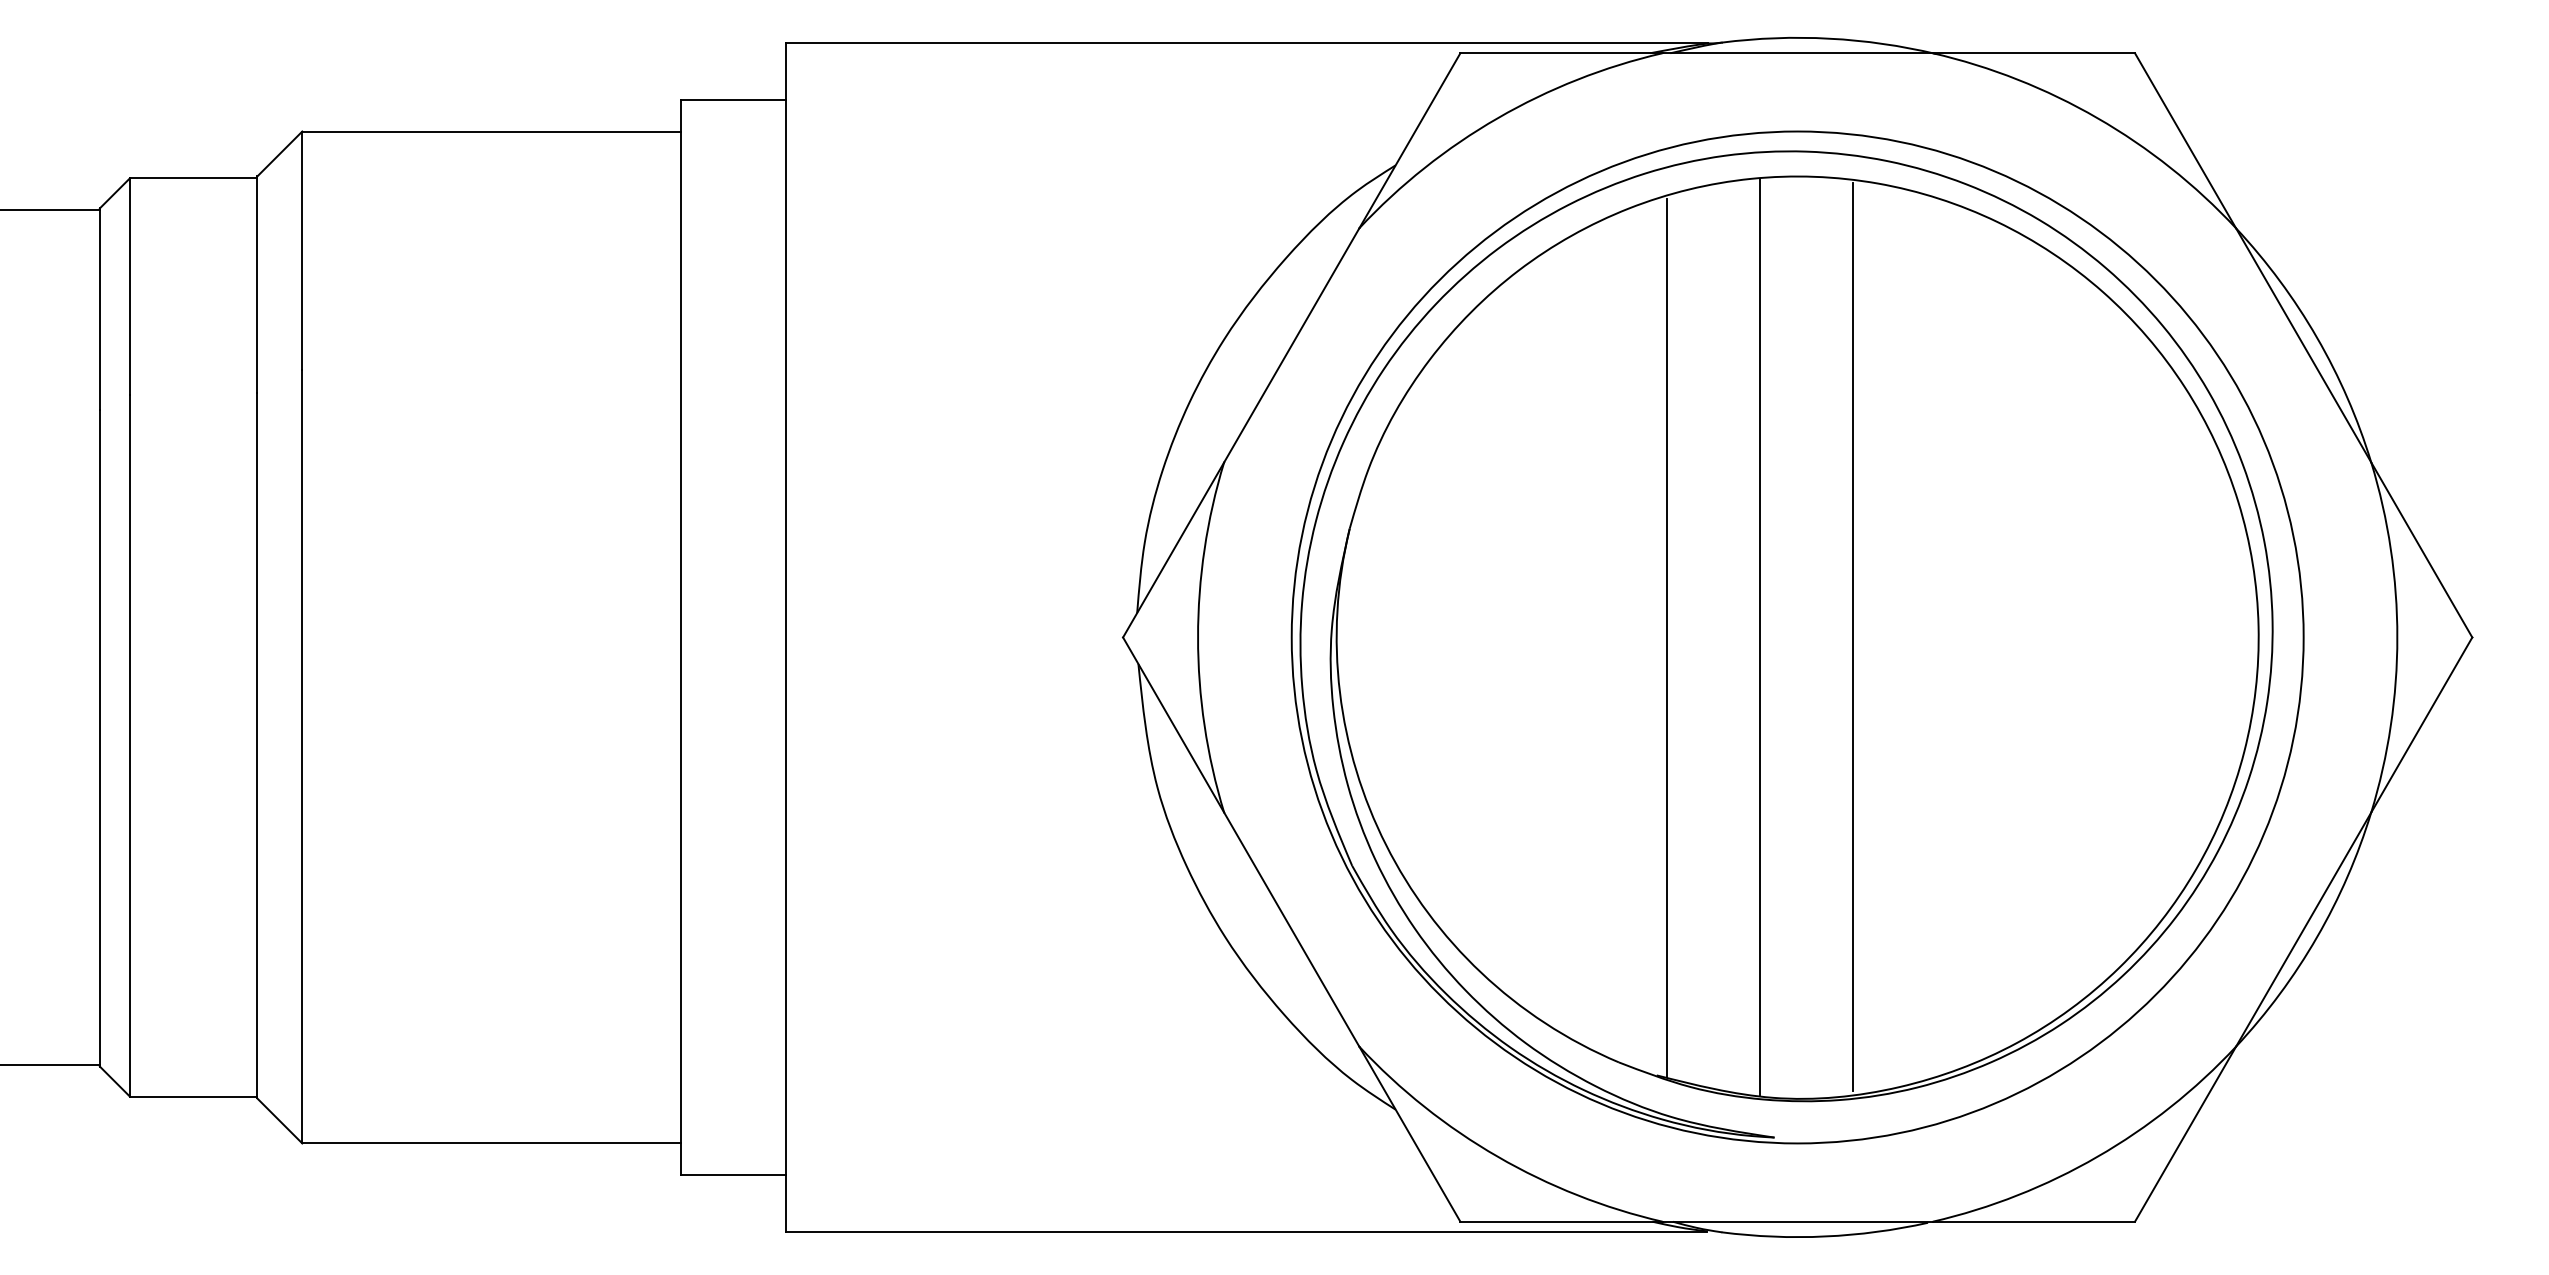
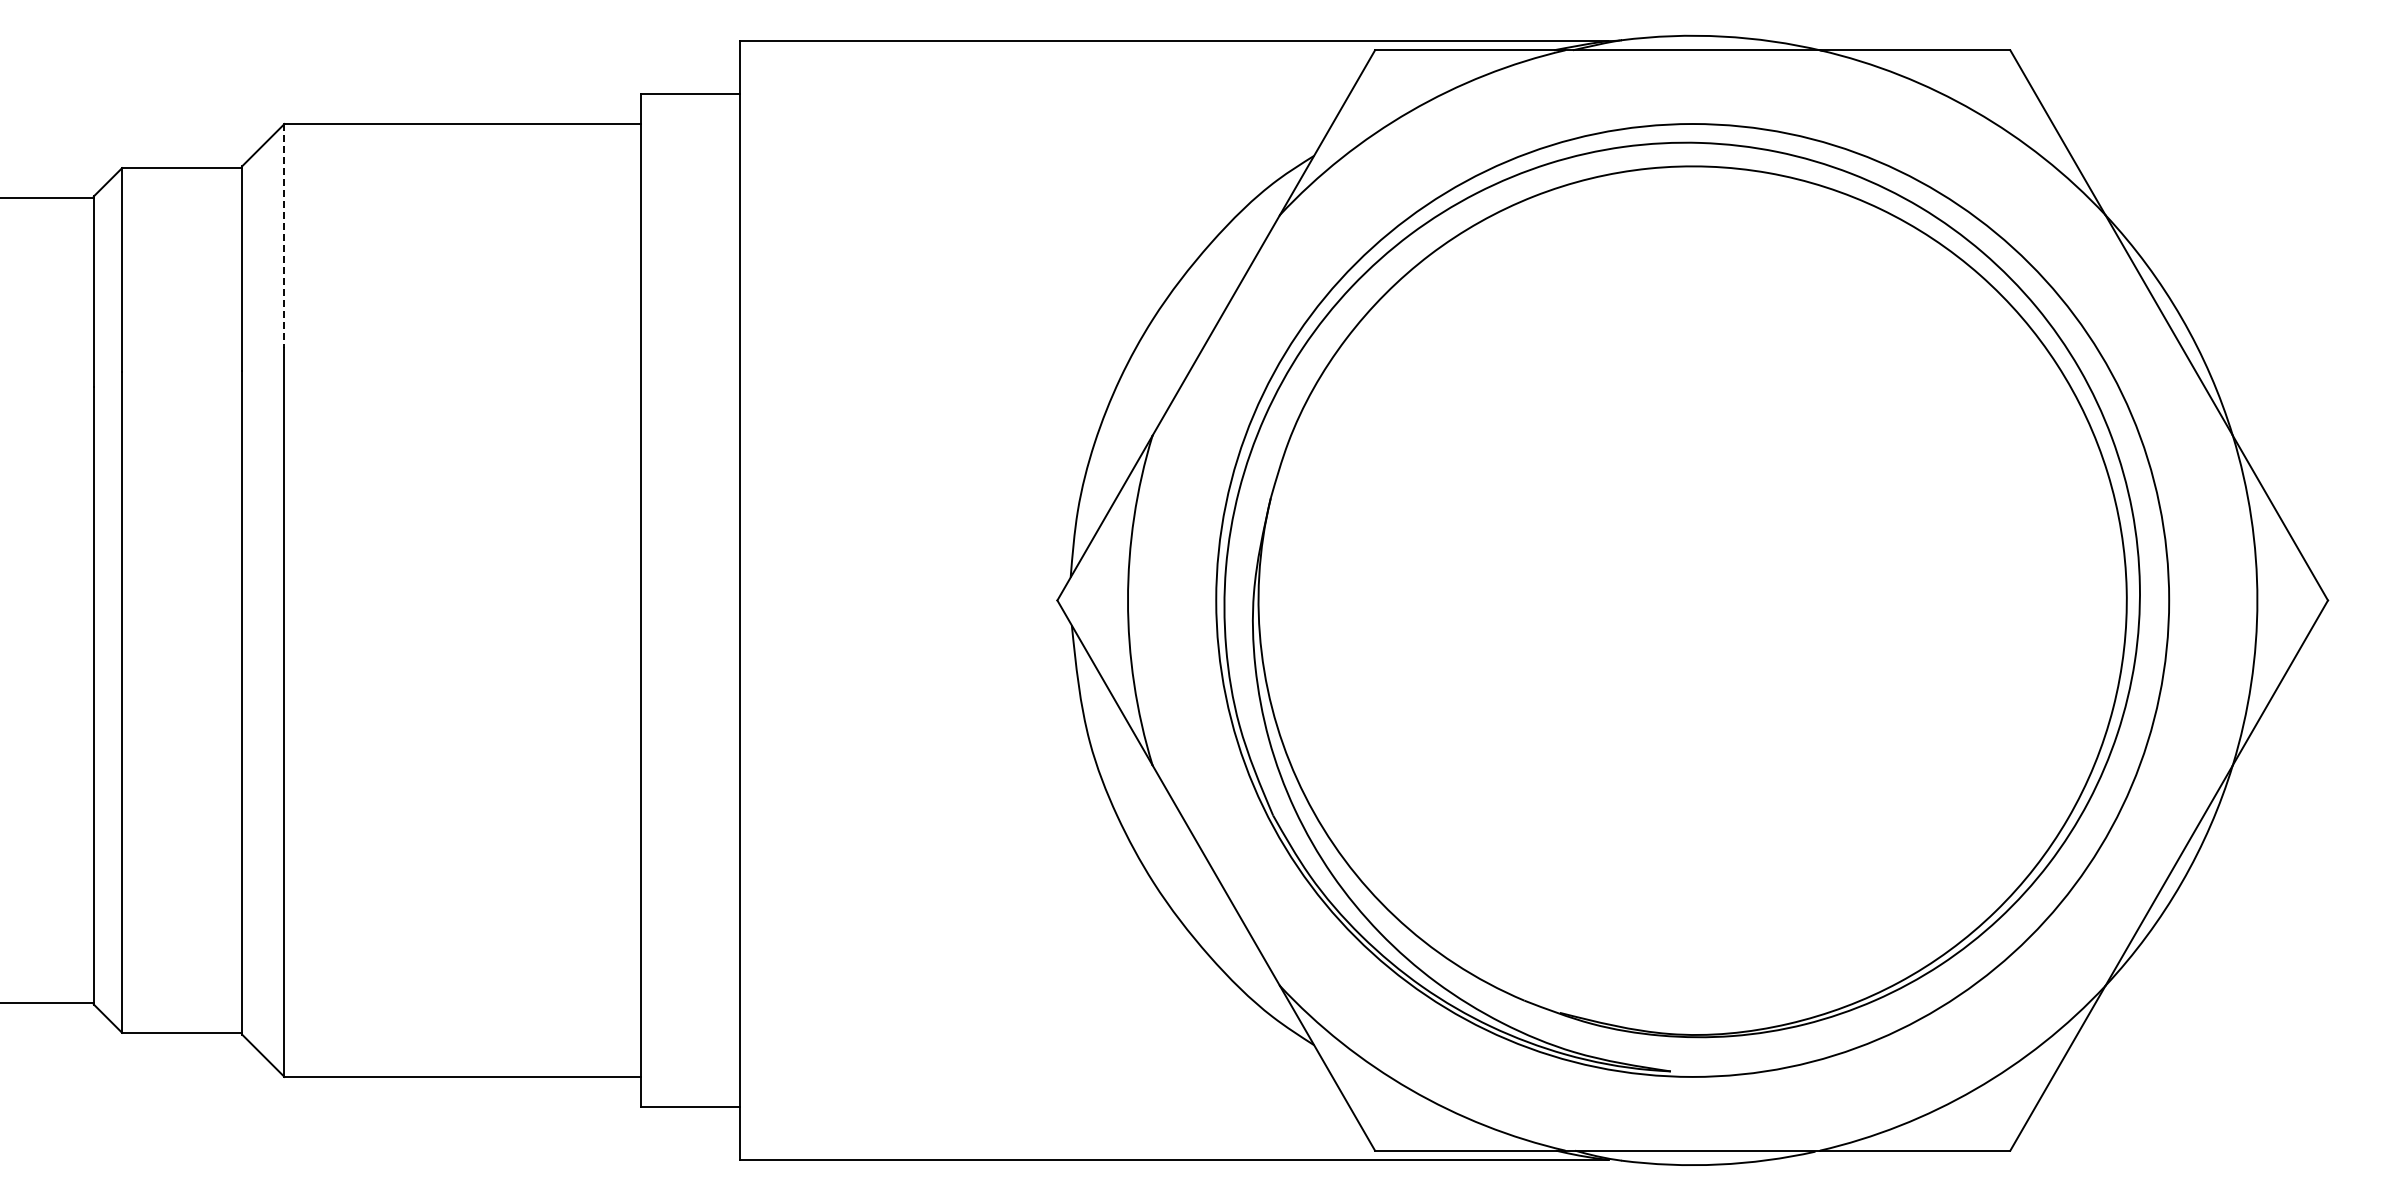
line: (302, 250) -> (284, 236), solid -> dashed
line: (1760, 636) -> (1657, 599), removed
line: (1852, 636) -> (1744, 599), removed
line: (1666, 637) -> (1569, 600), removed

